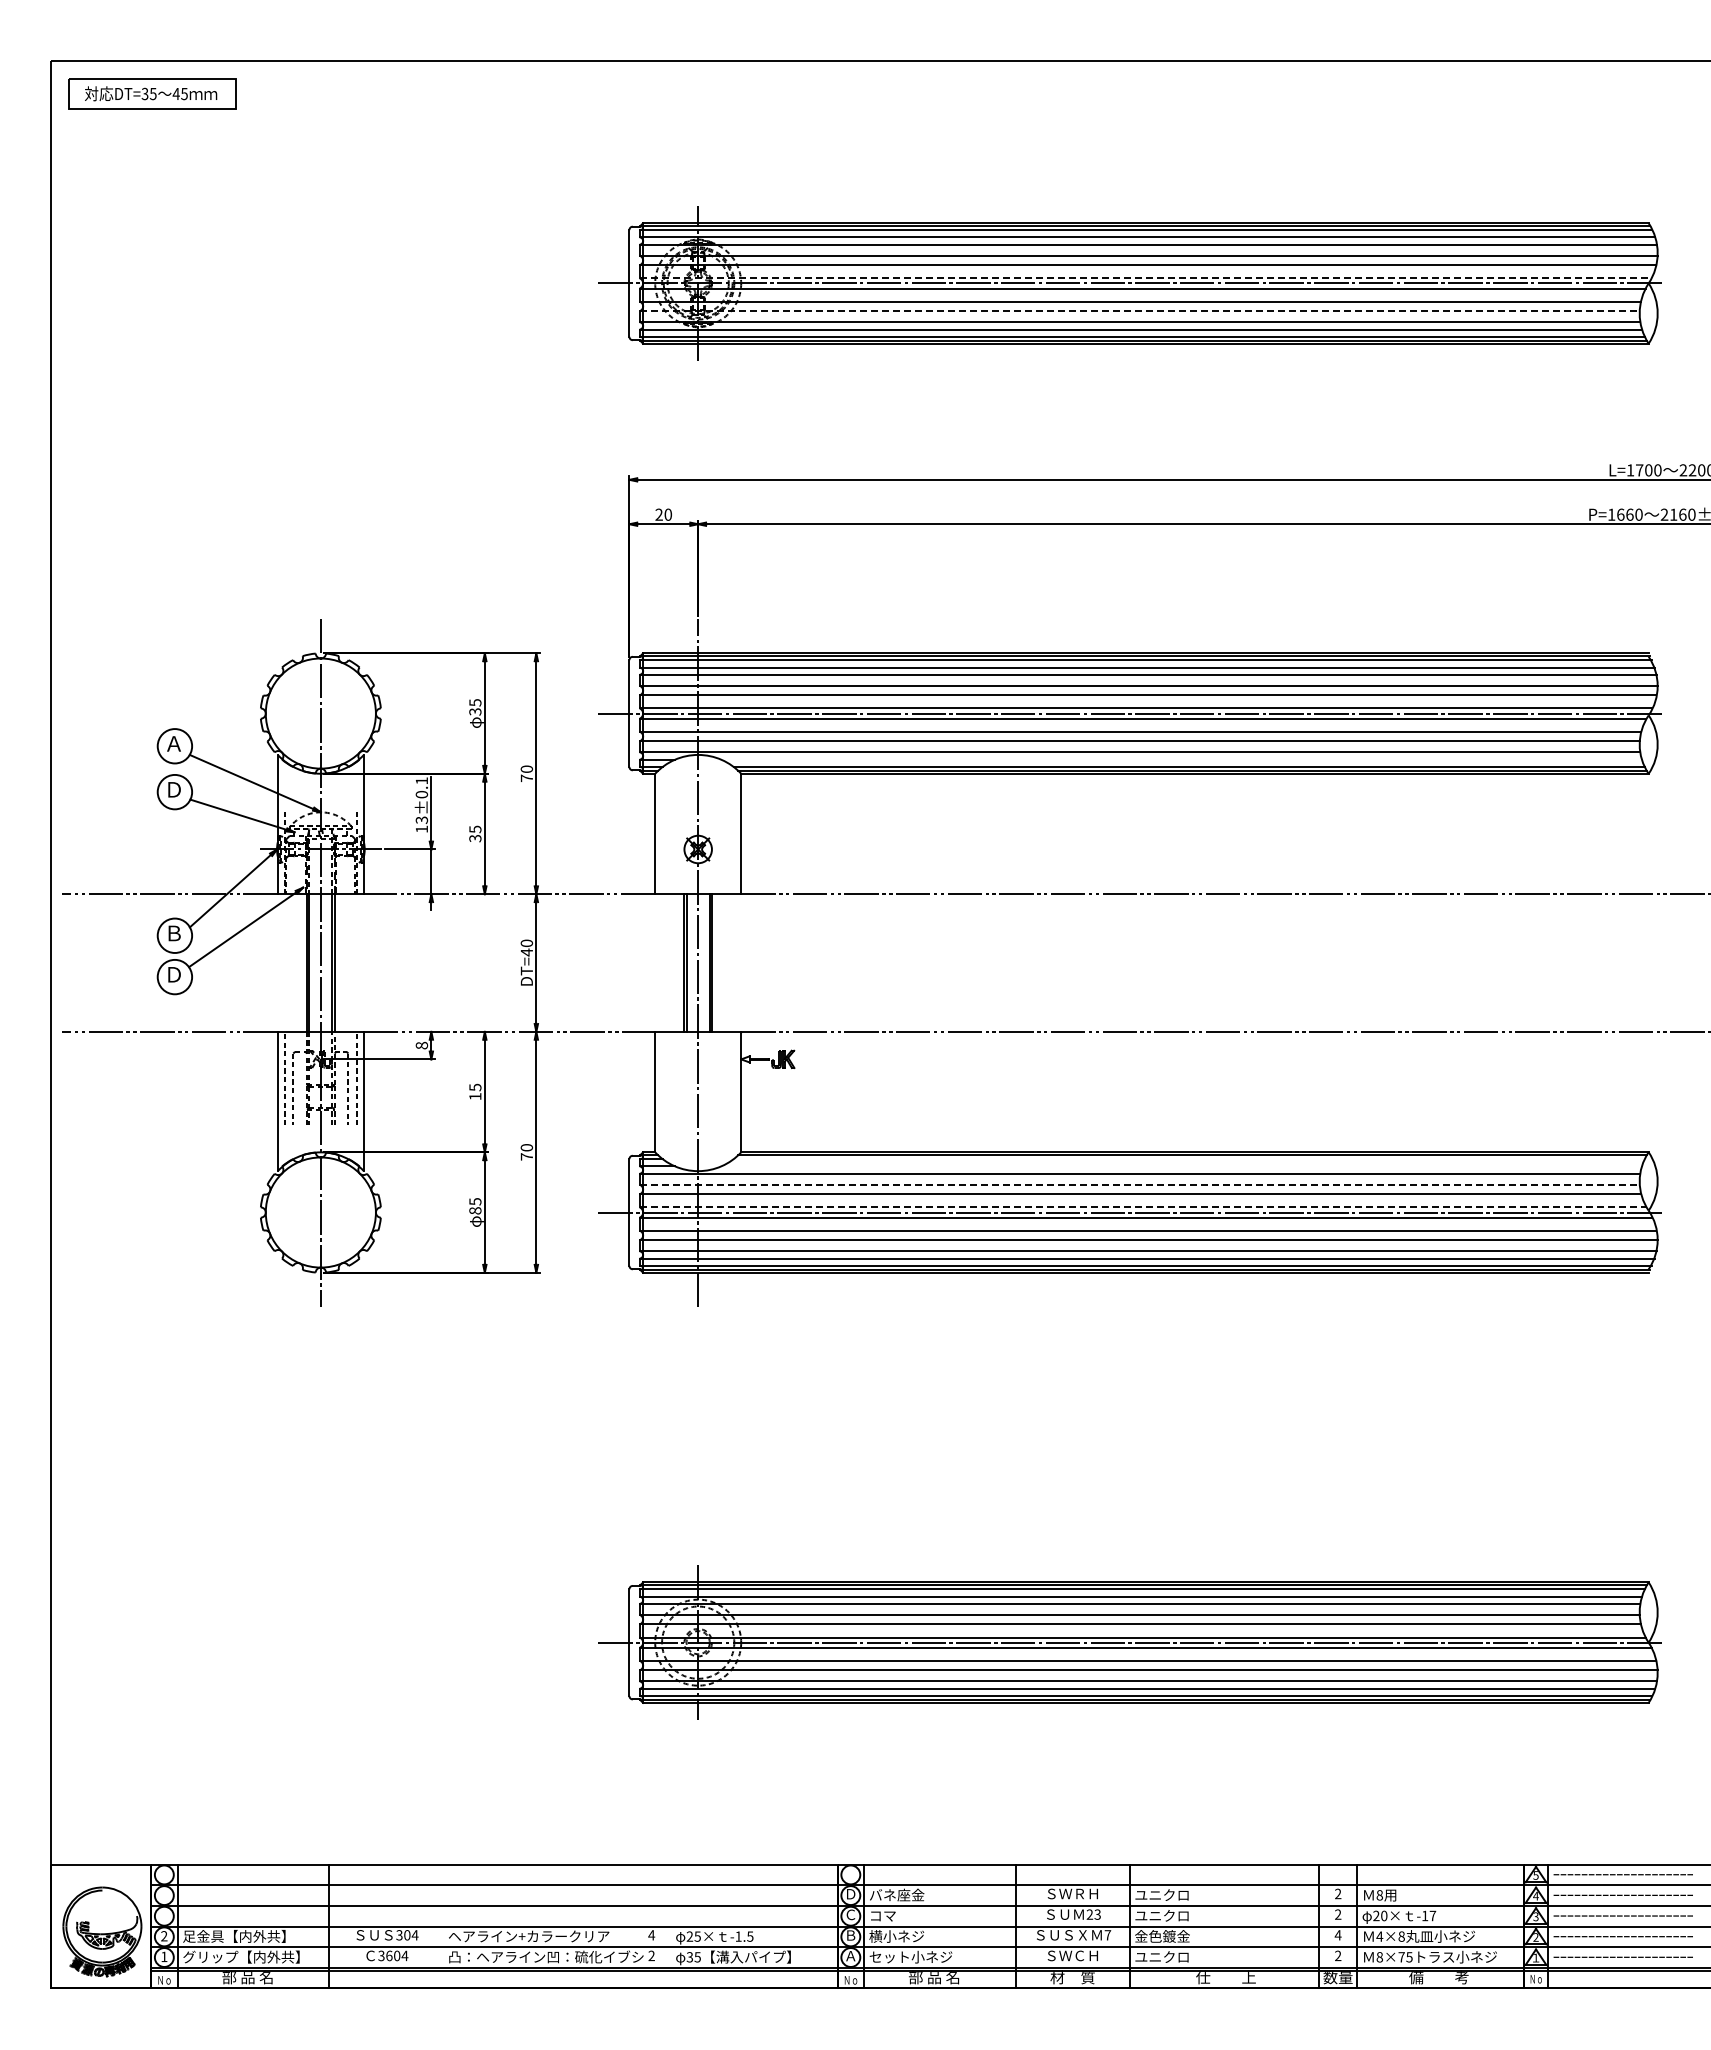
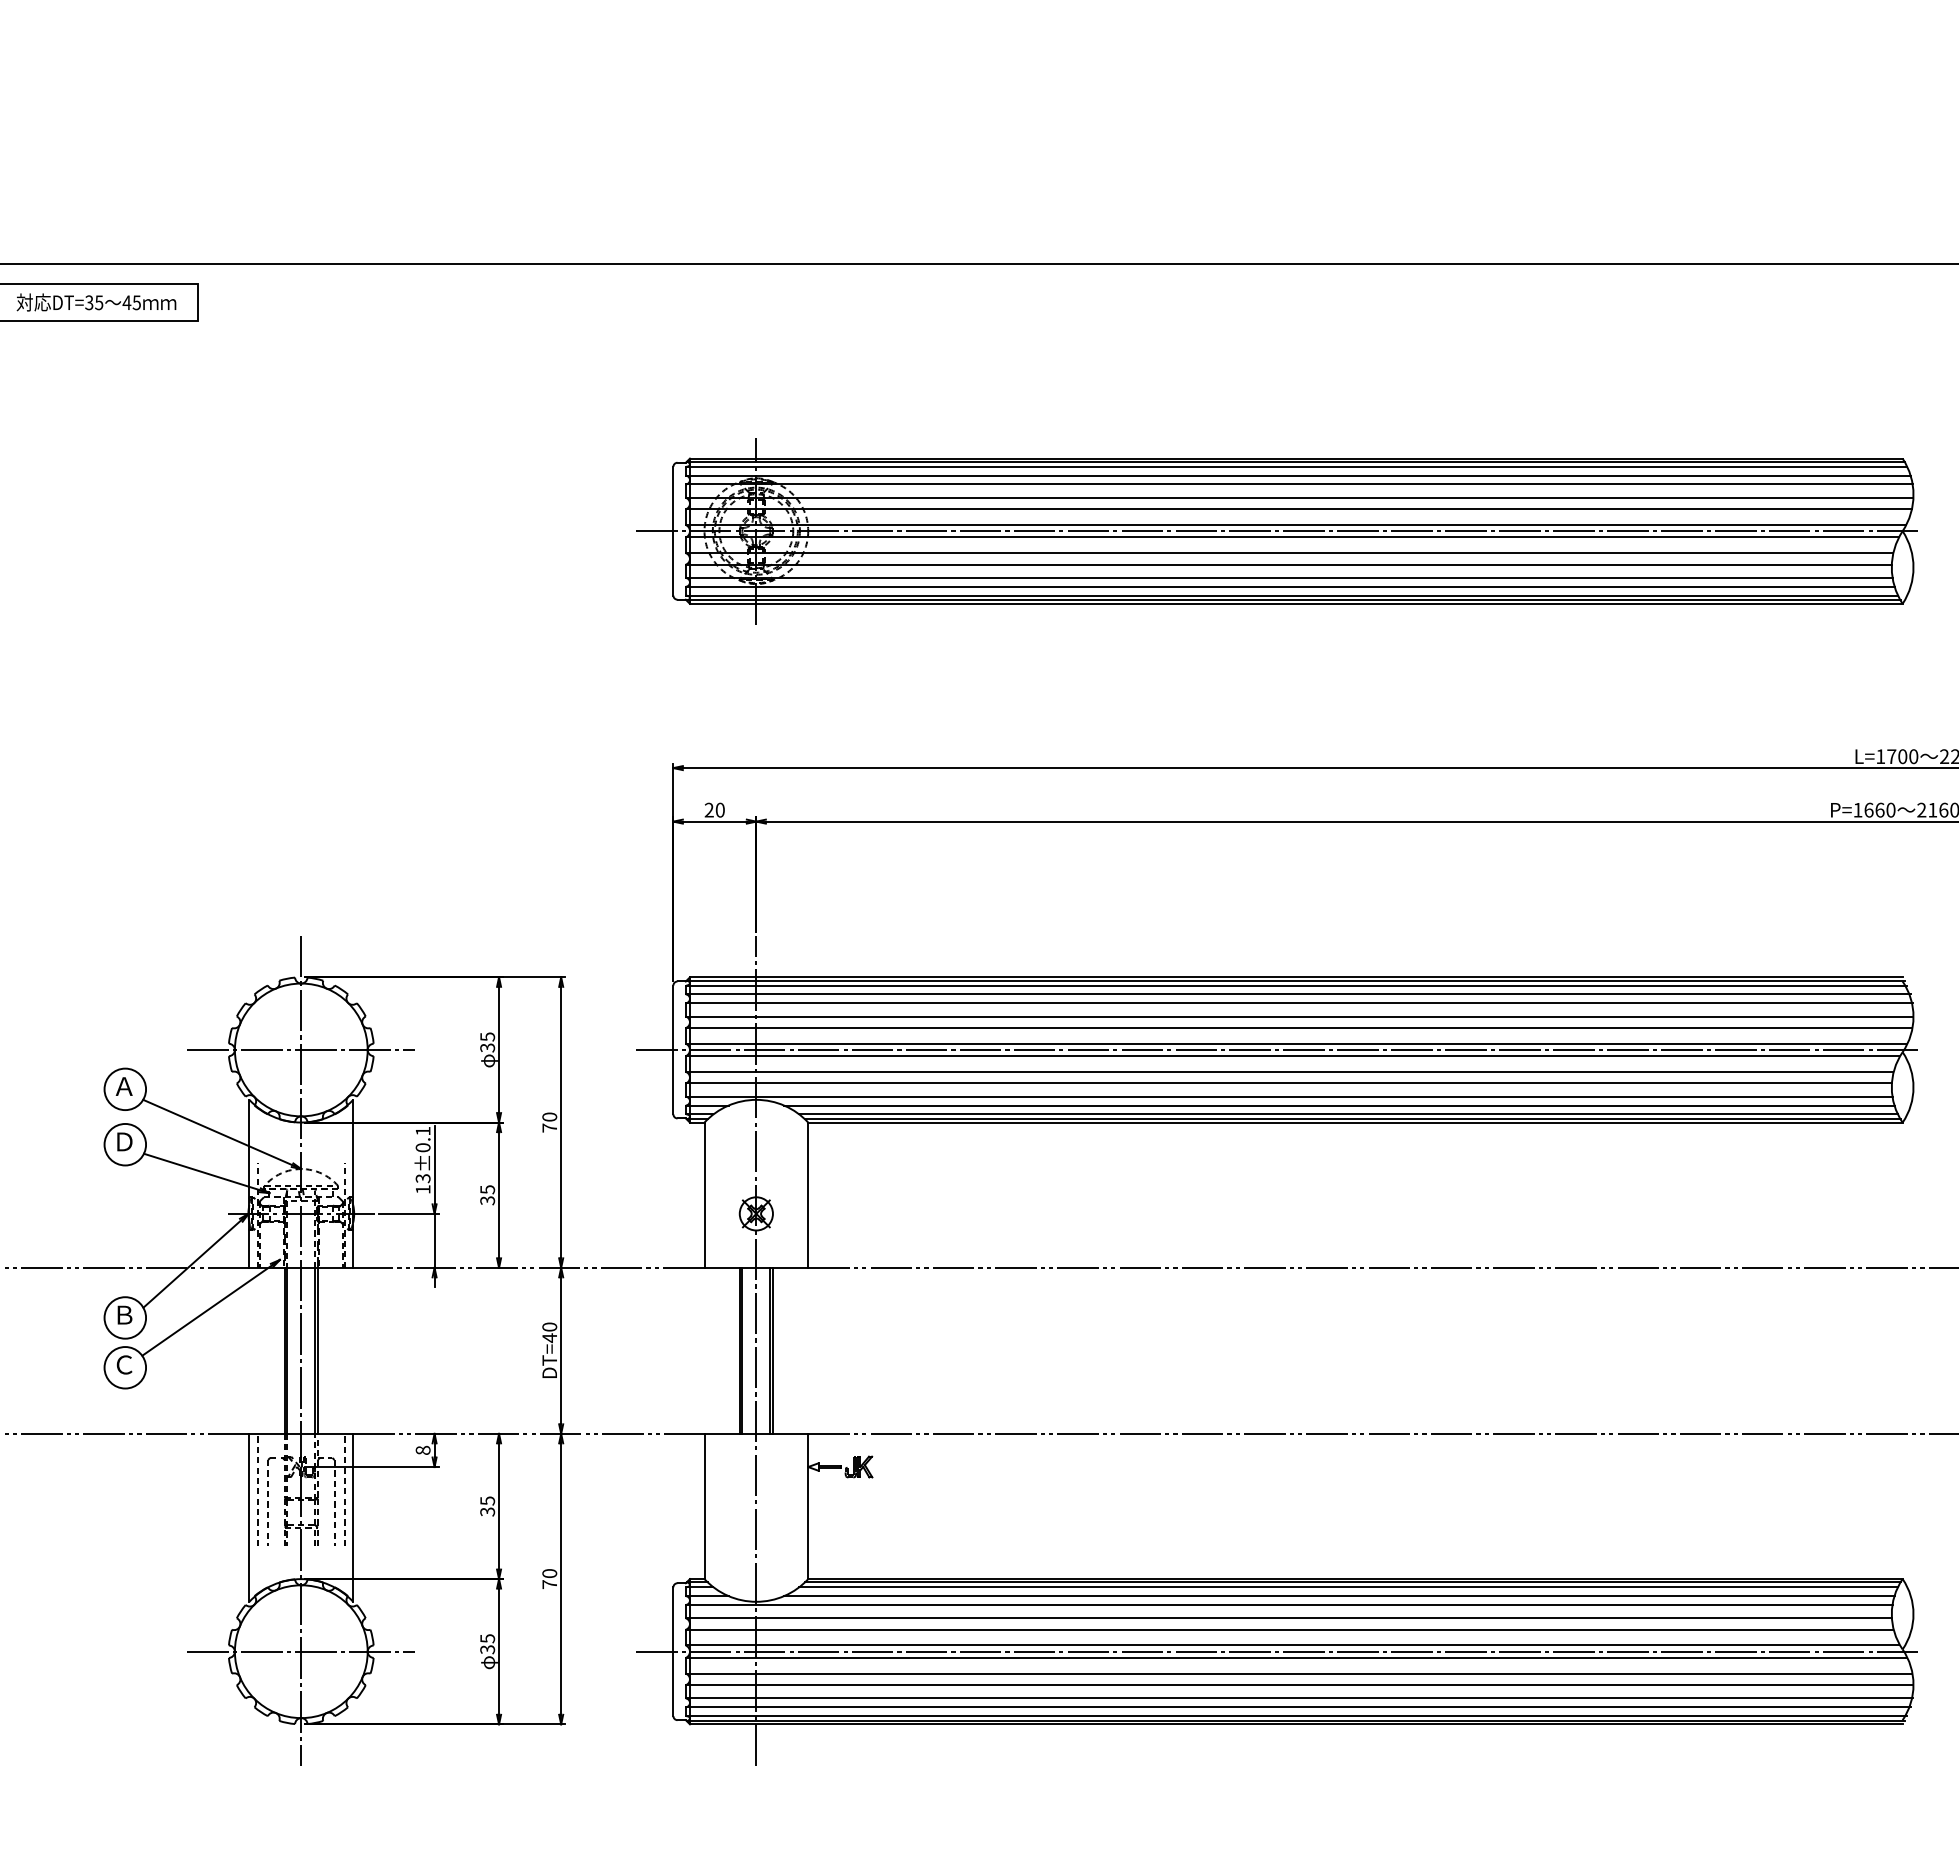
line: (1145, 278) -> (1295, 525), dashed -> solid
line: (1140, 311) -> (1289, 565), dashed -> solid
line: (320, 713) -> (300, 1049), added
line: (1181, 759) -> (1339, 1105), added
text: (174, 974) -> (124, 1364), Ｄ -> Ｃ
text: (475, 1096) -> (487, 1511), 15 -> 35
line: (1188, 1159) -> (1347, 1587), added
line: (1181, 1166) -> (1339, 1596), added
line: (1140, 1184) -> (1289, 1617), dashed -> solid
line: (1142, 1207) -> (1292, 1645), dashed -> solid
text: (475, 1210) -> (487, 1649), 85 -> 35
line: (320, 1212) -> (300, 1651), added

